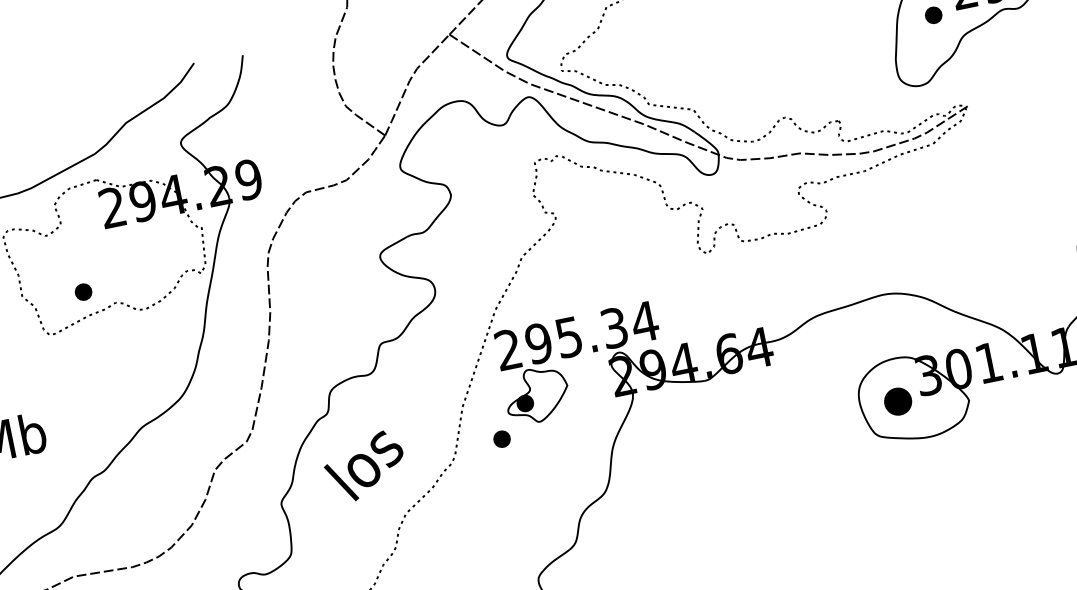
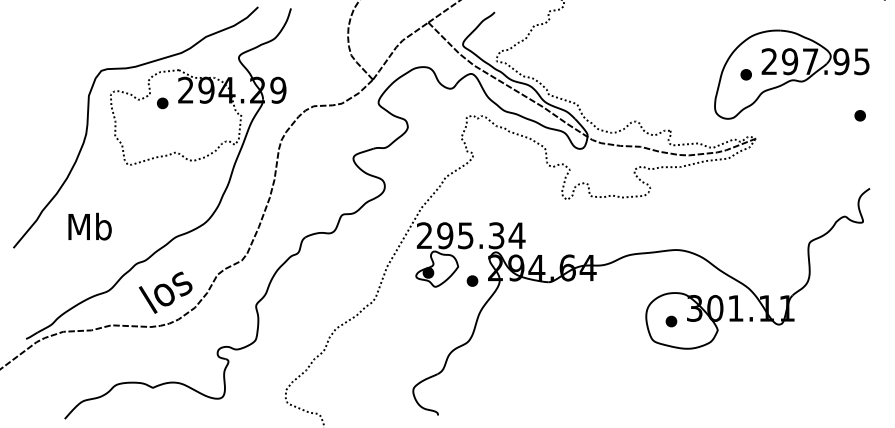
part: (83, 292) -> (162, 103), moved
part: (898, 401) -> (671, 321), size x0.62
part: (501, 438) -> (472, 280), moved
text: (364, 466) -> (165, 292), moved

